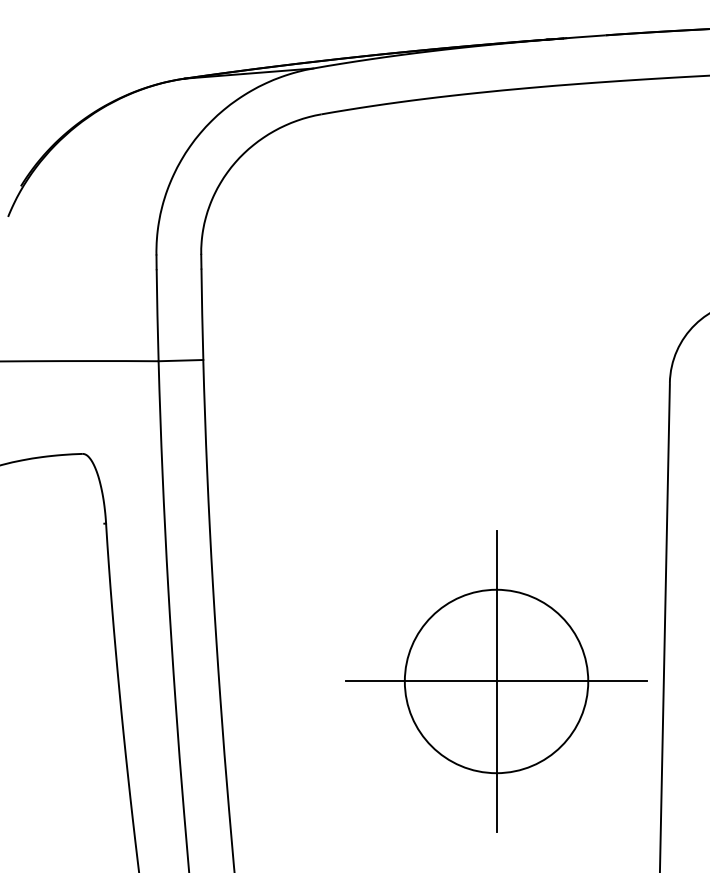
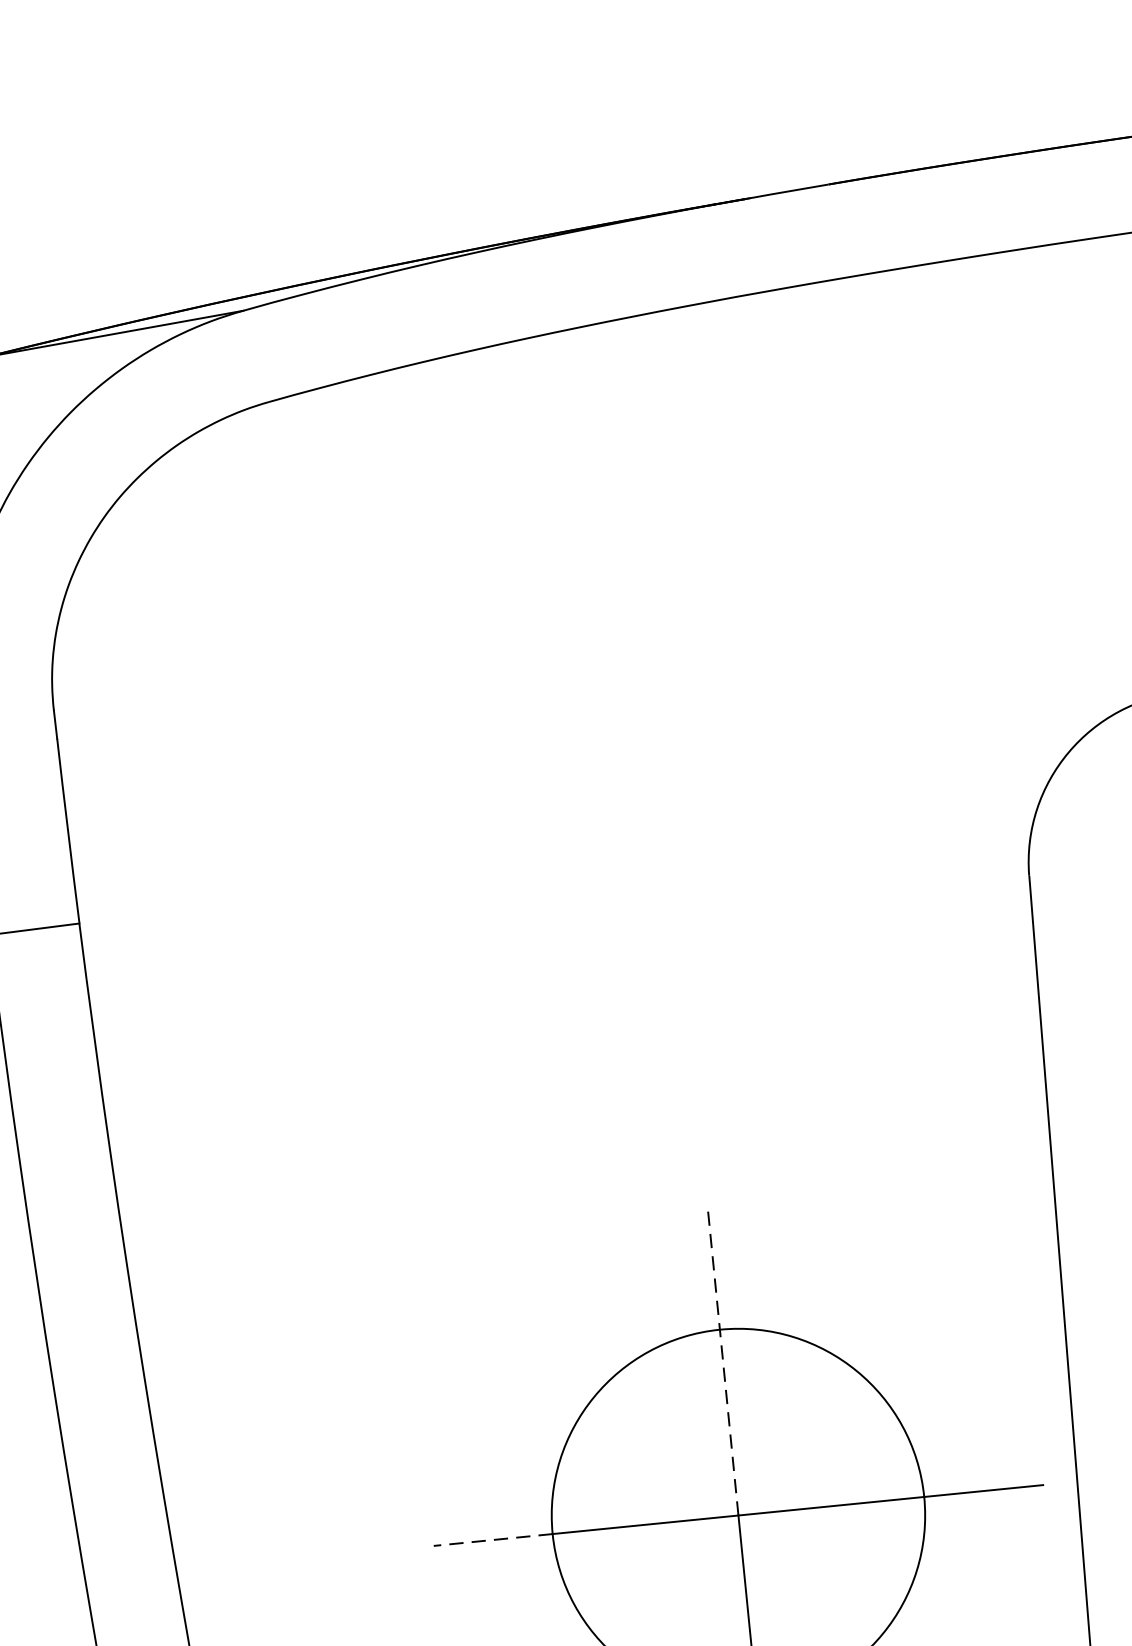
line: (496, 605) -> (722, 1361), solid -> dashed
line: (374, 681) -> (491, 1540), solid -> dashed

